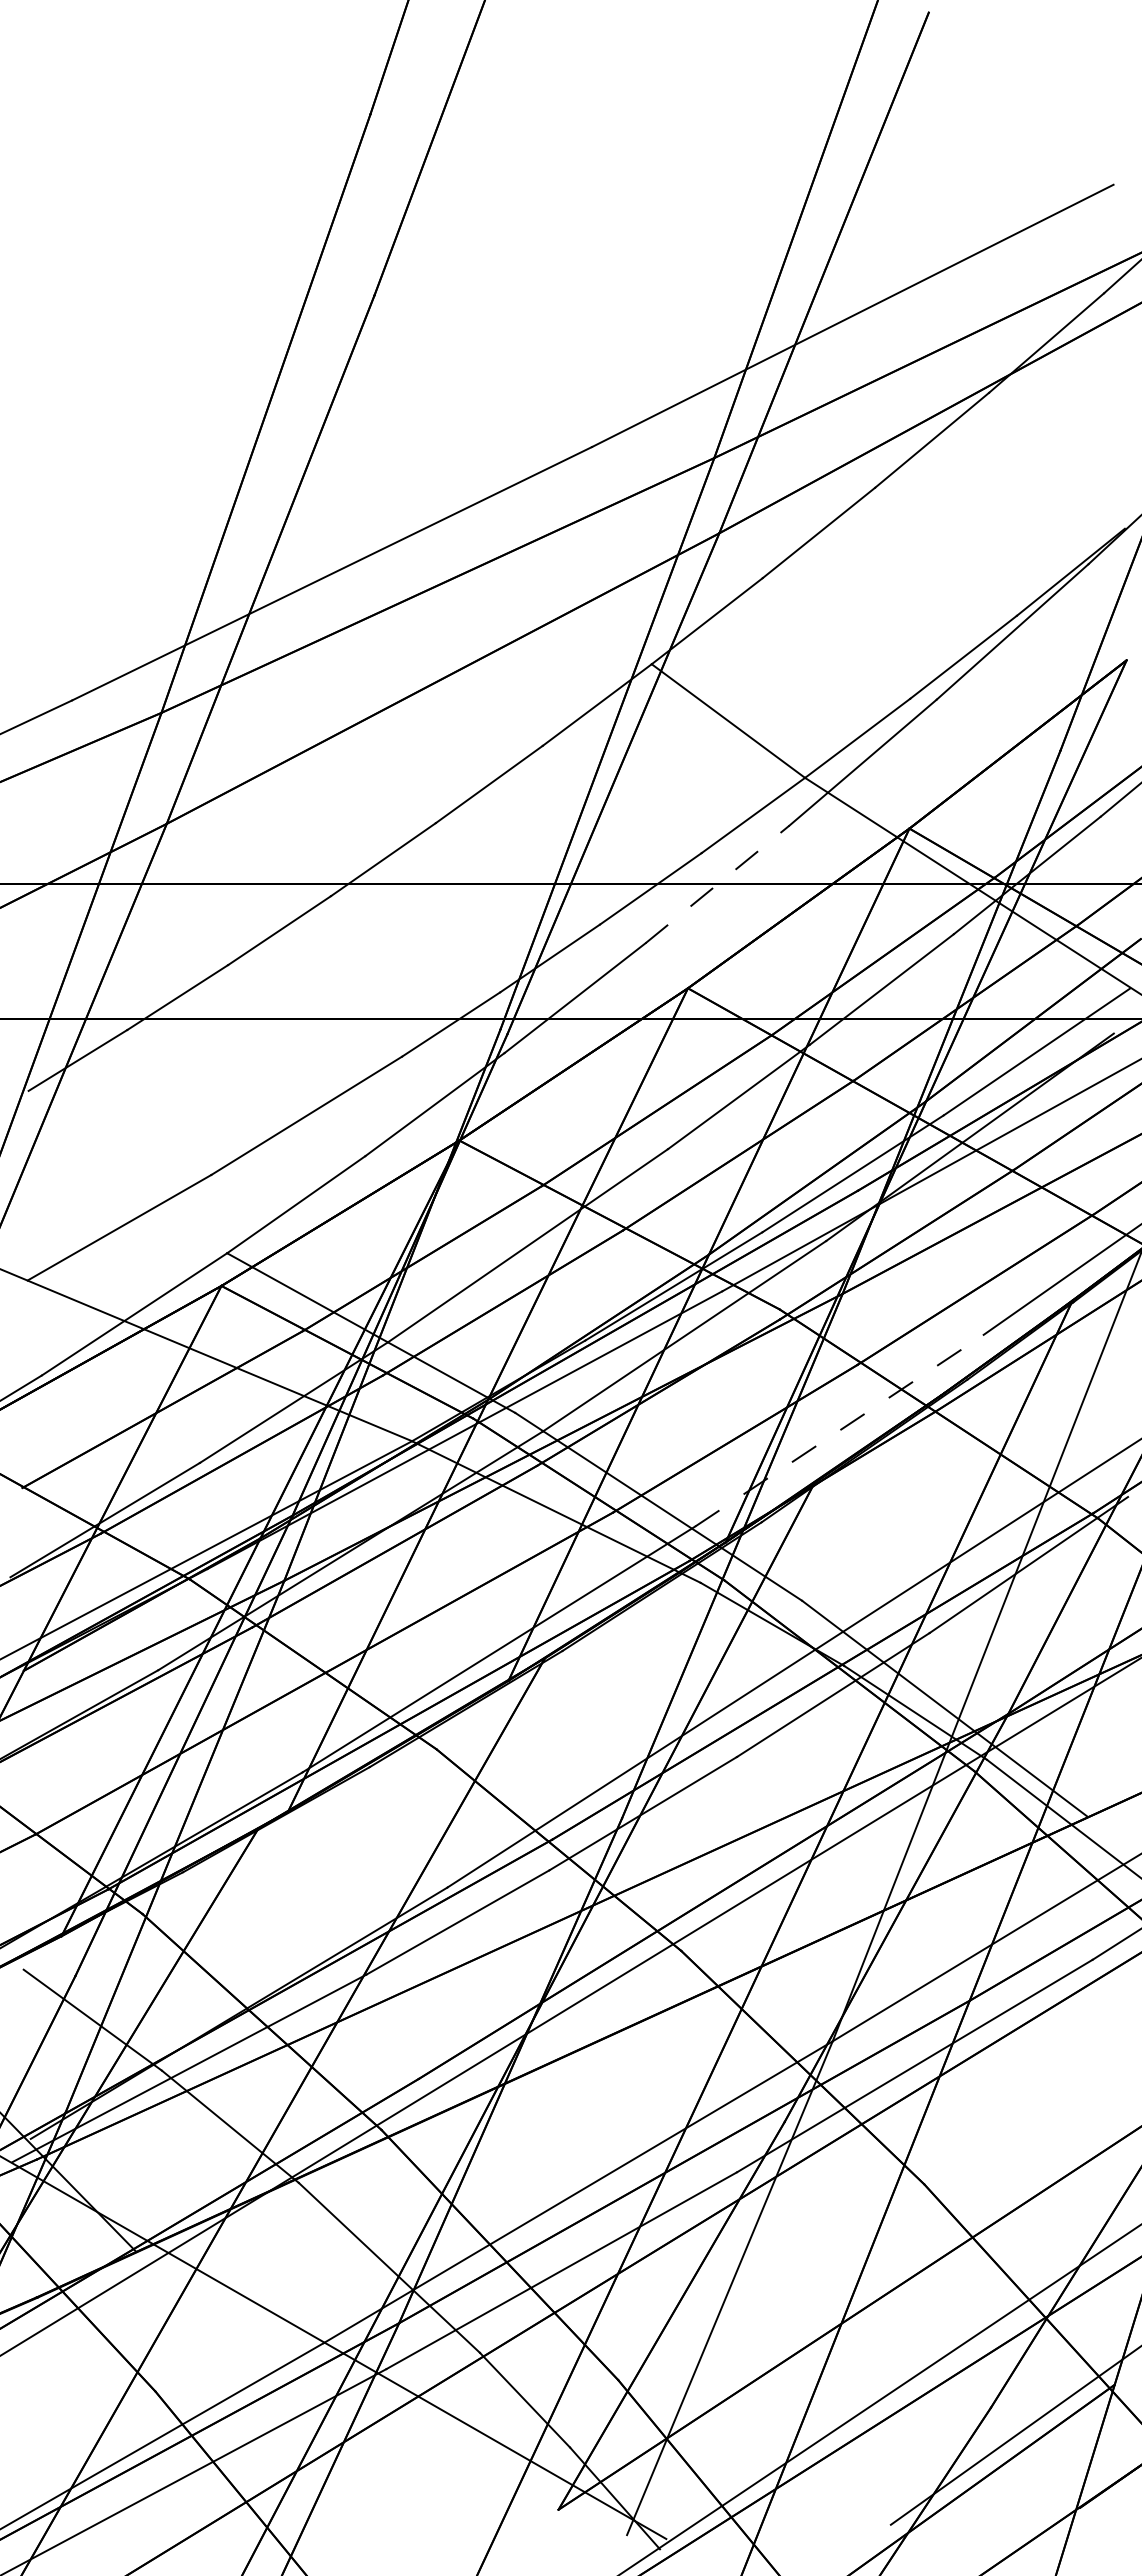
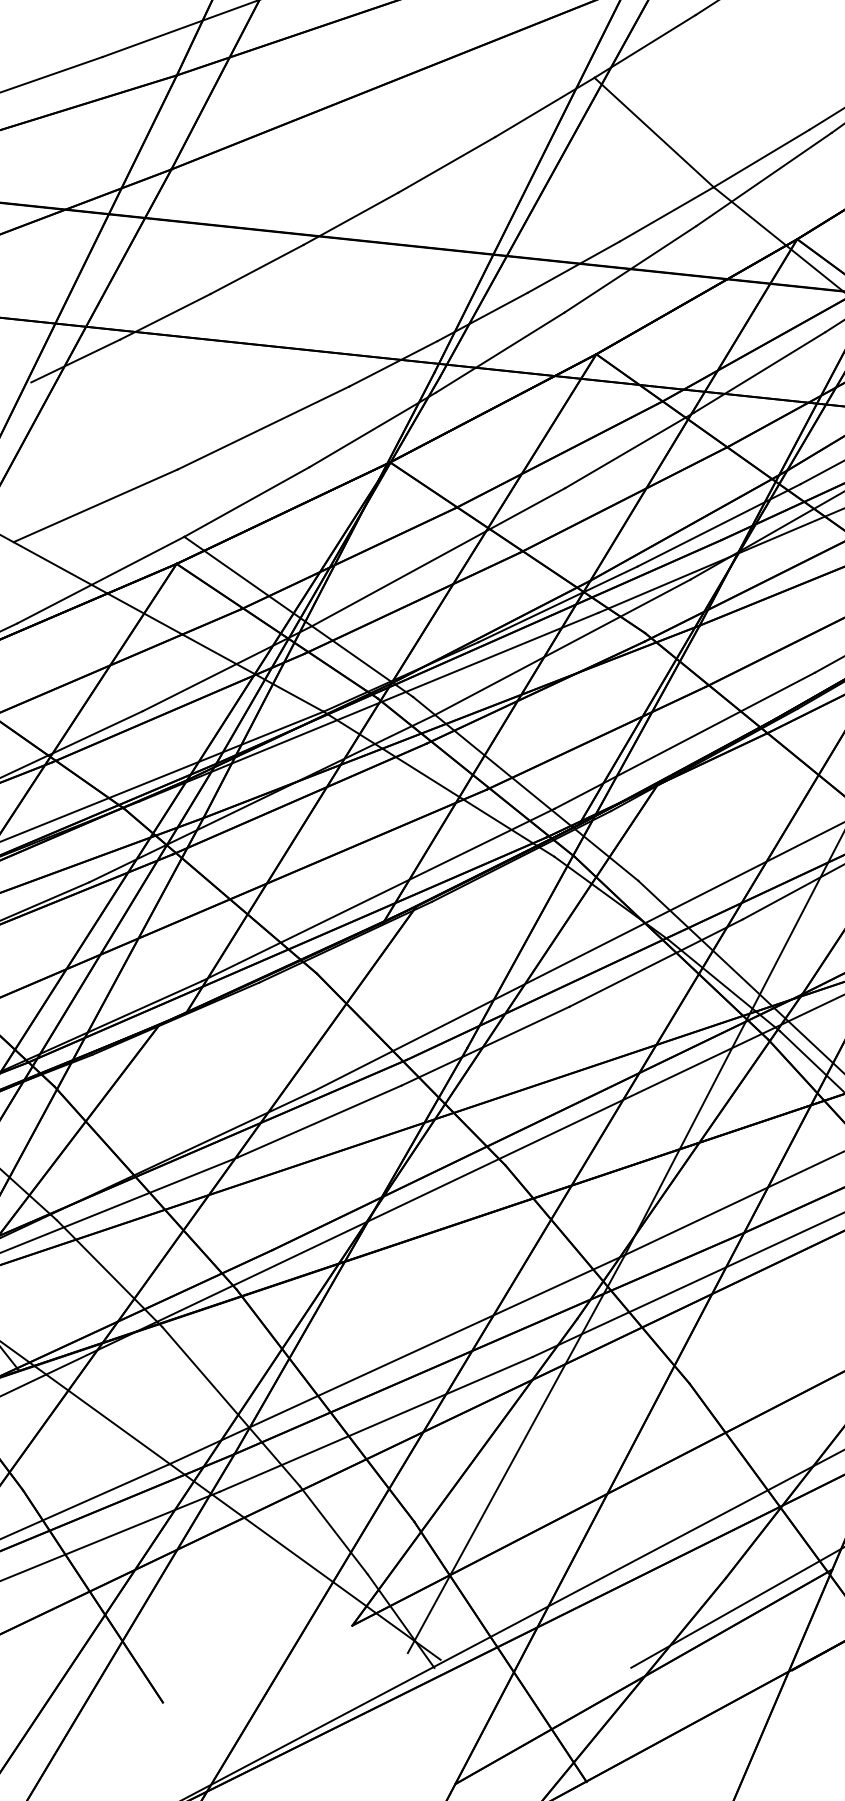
line: (717, 884) -> (630, 269), dashed -> solid
line: (839, 1430) -> (684, 740), dashed -> solid

